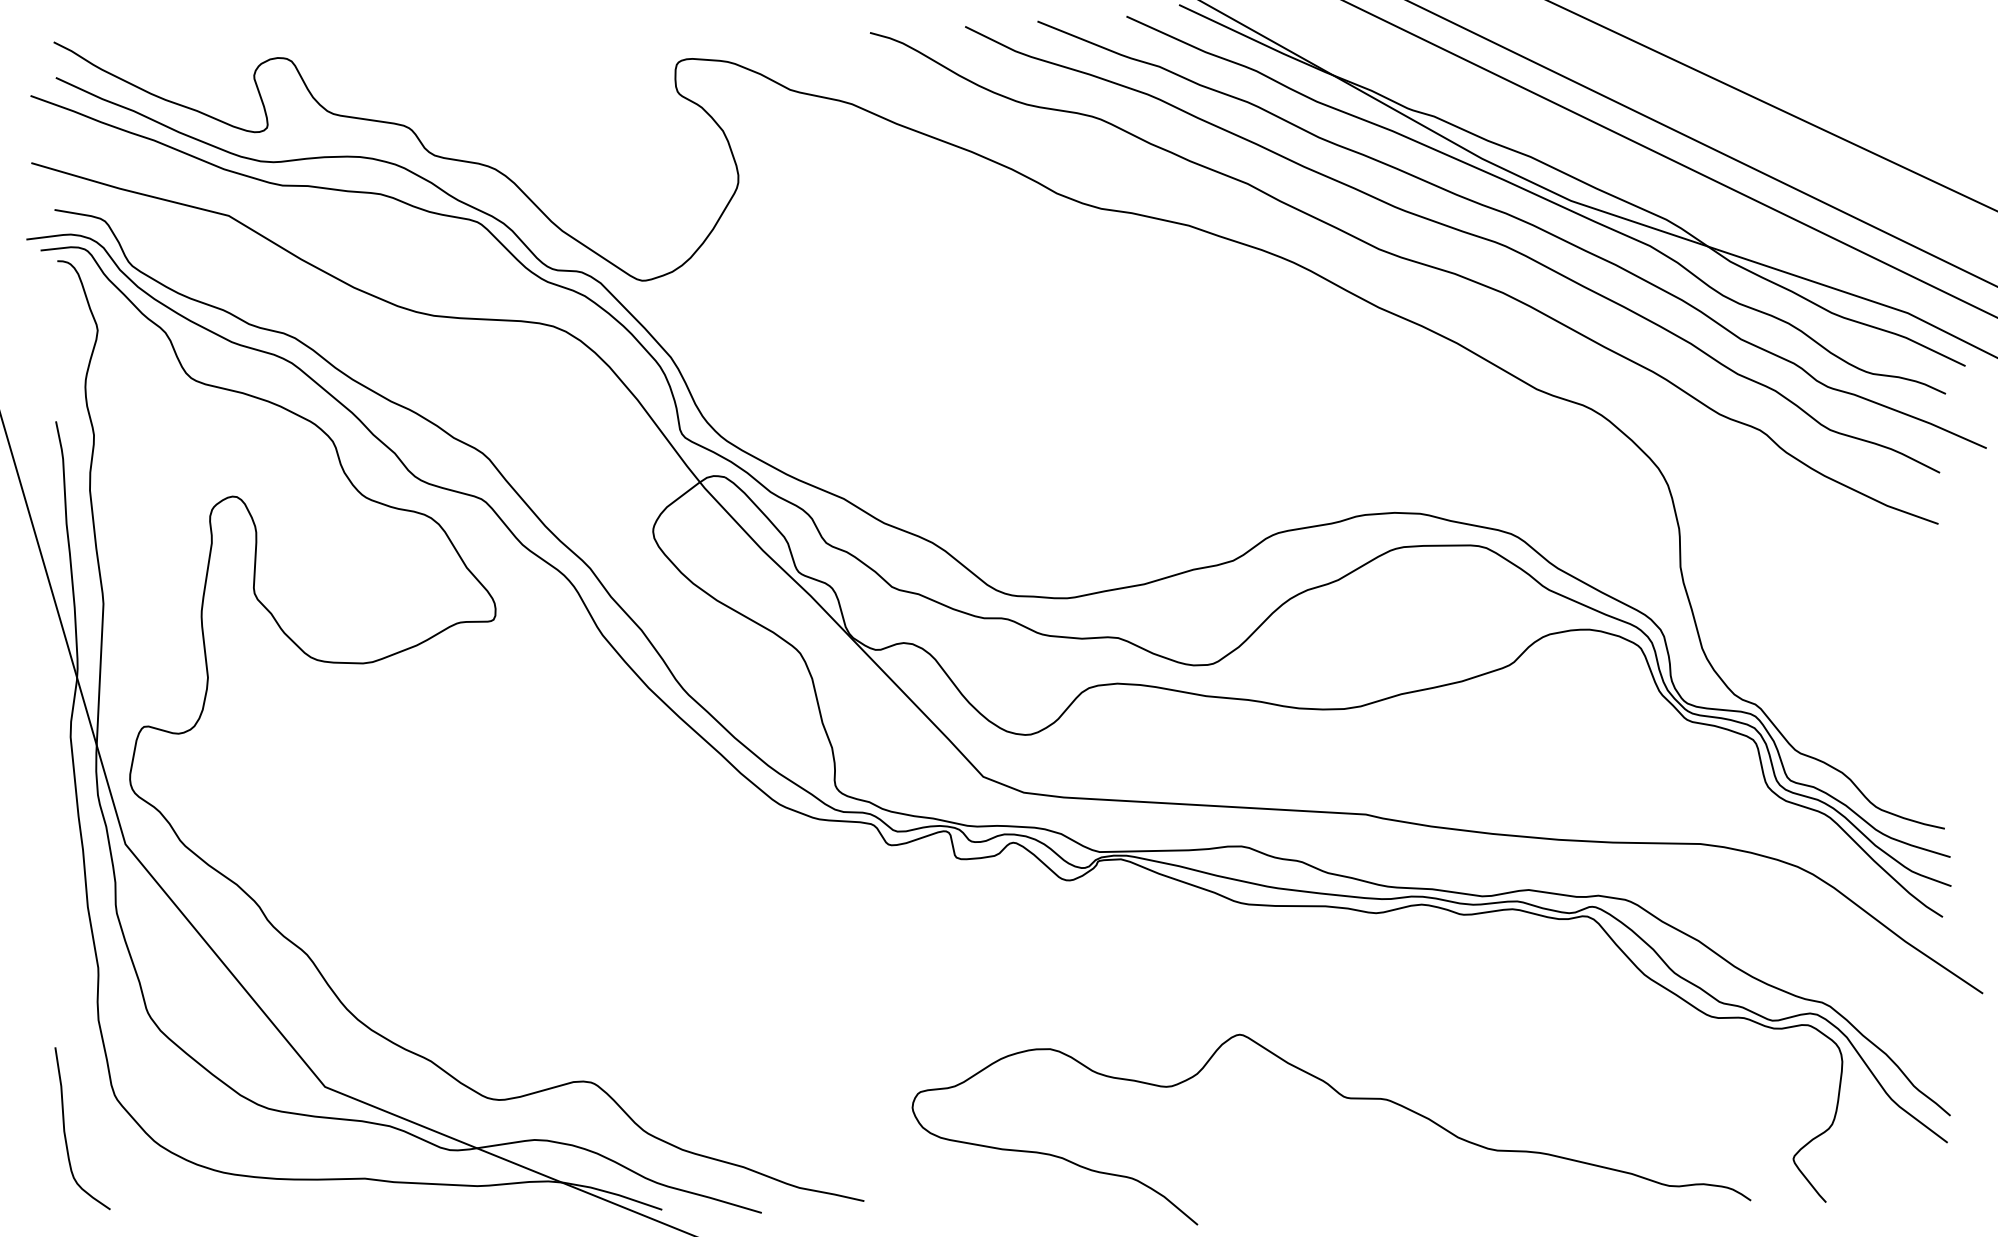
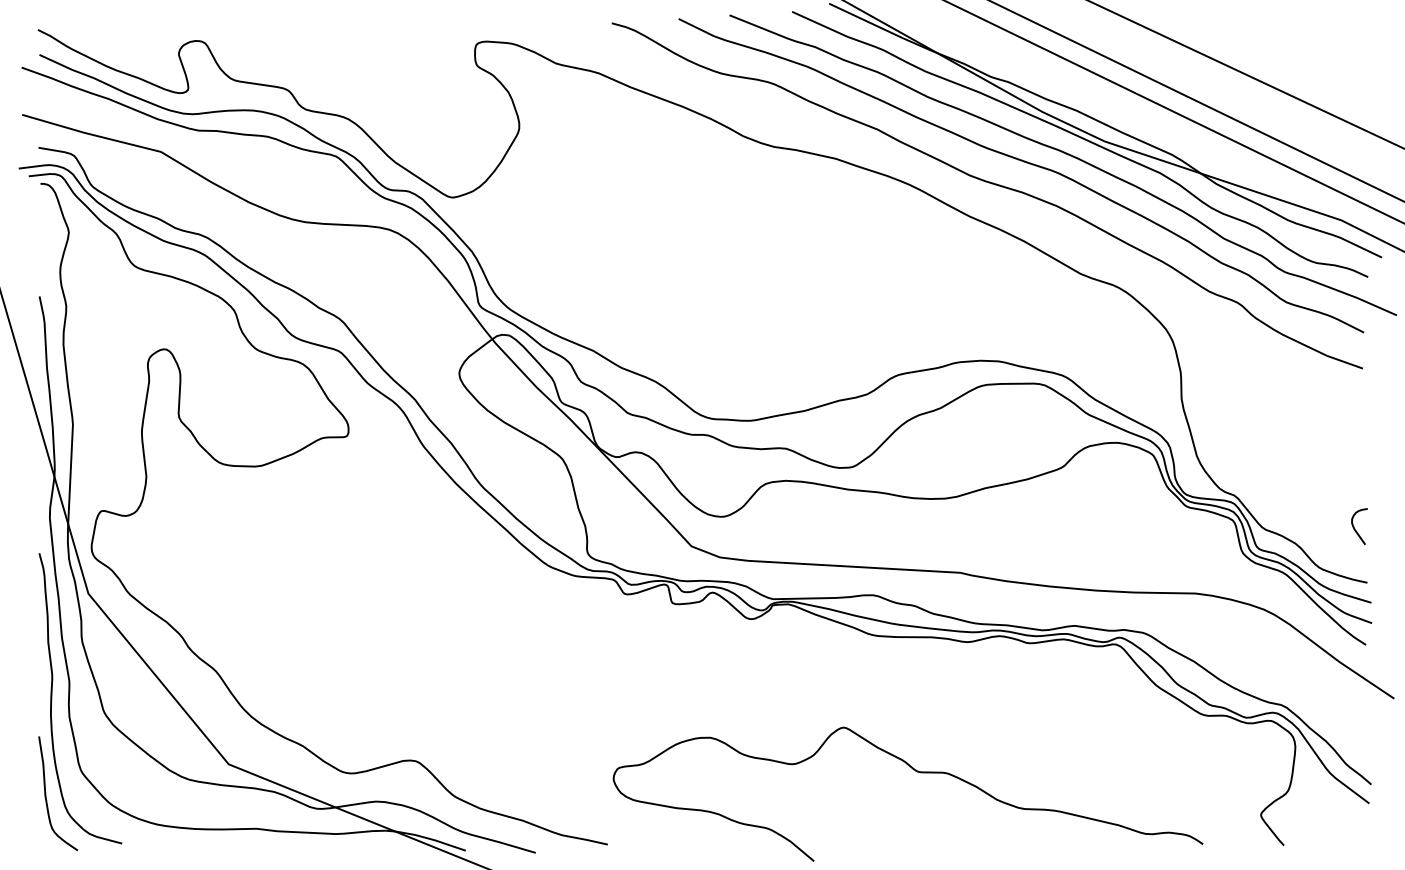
curve: (1928, 753) -> (1355, 529), added
curve: (73, 993) -> (51, 698), added
curve: (1345, 1098) -> (917, 772), moved

